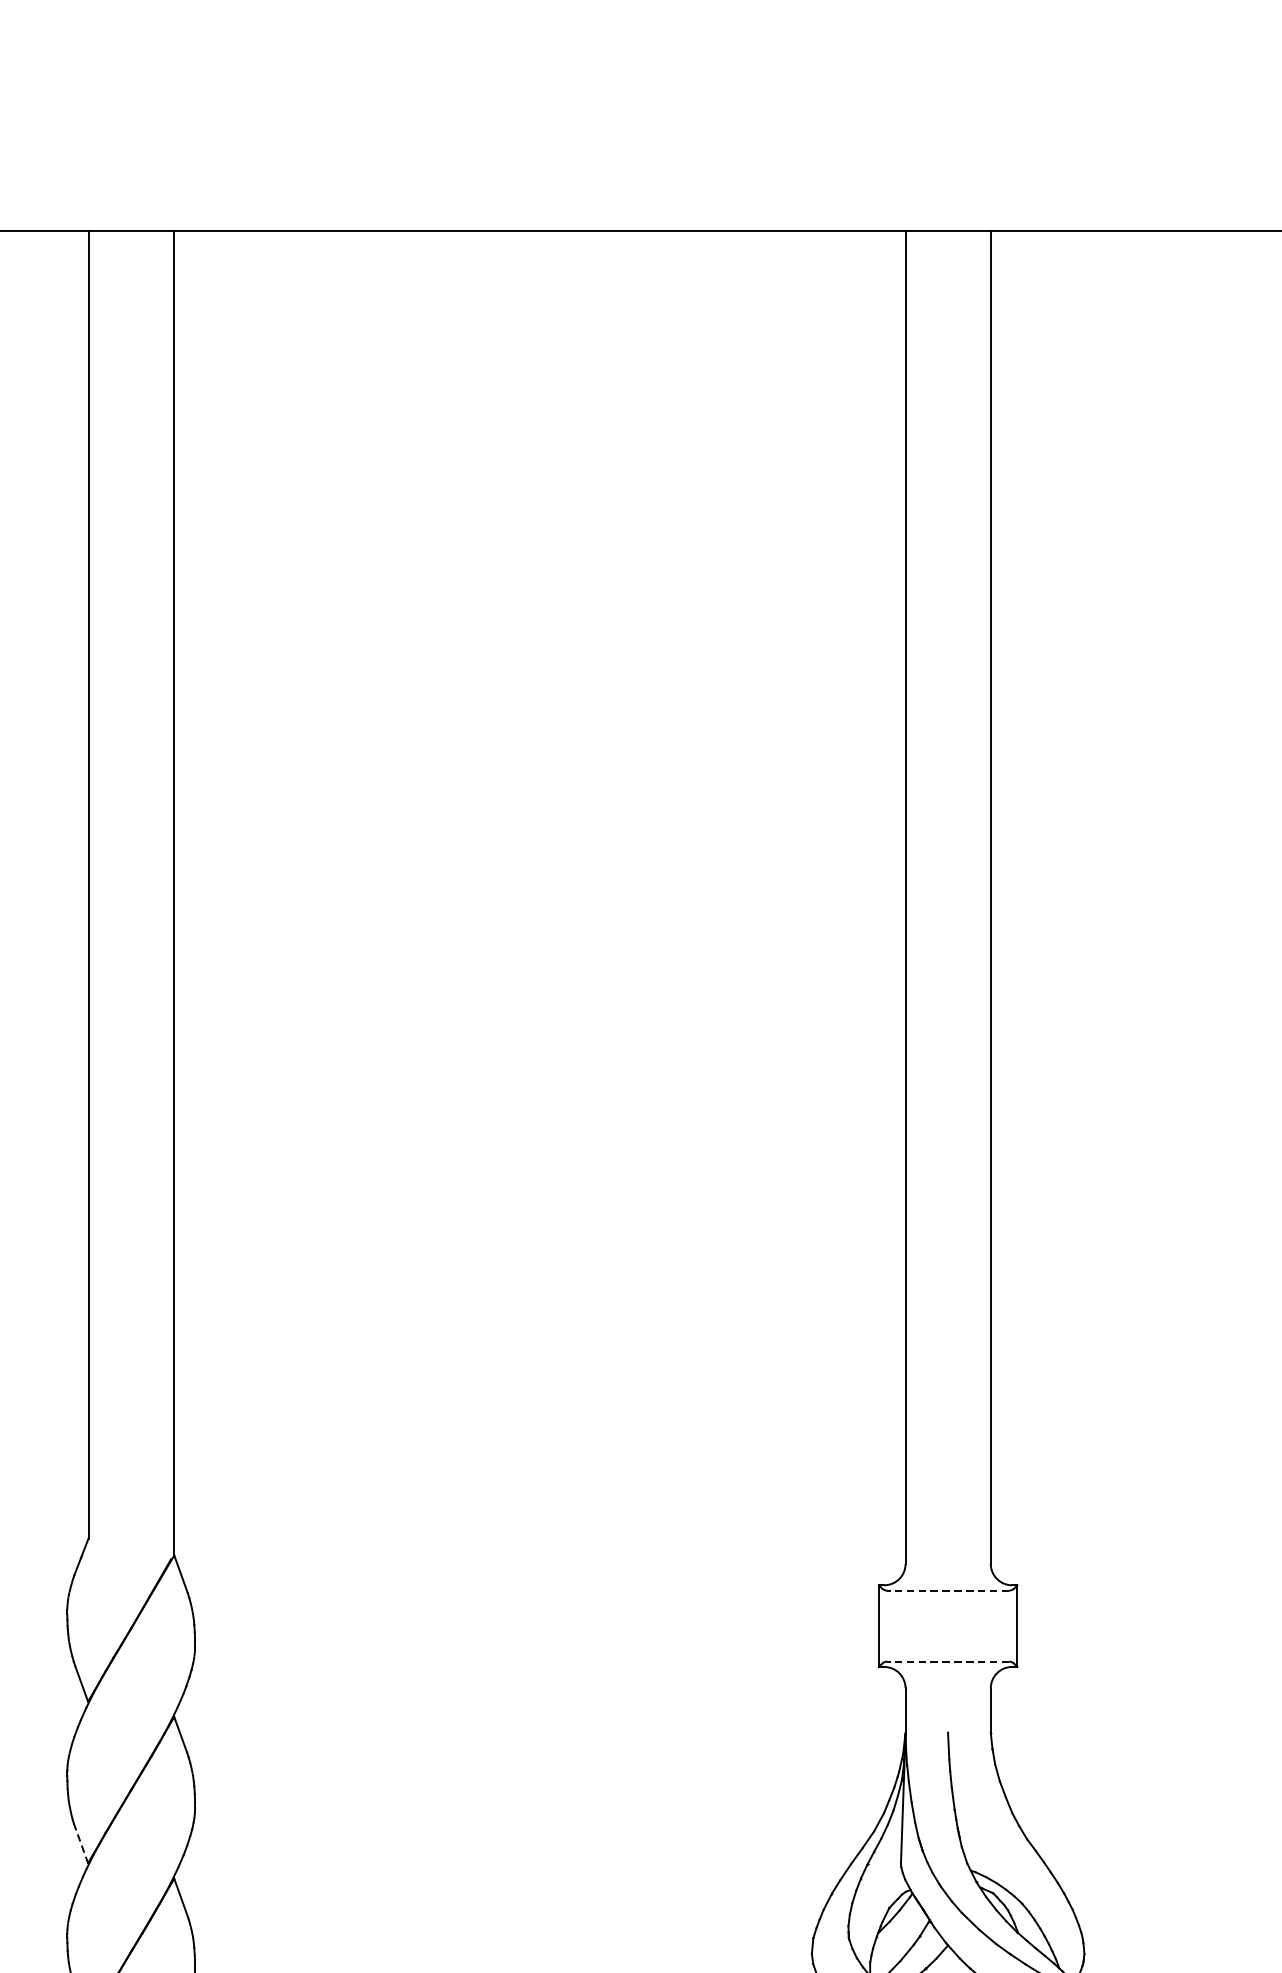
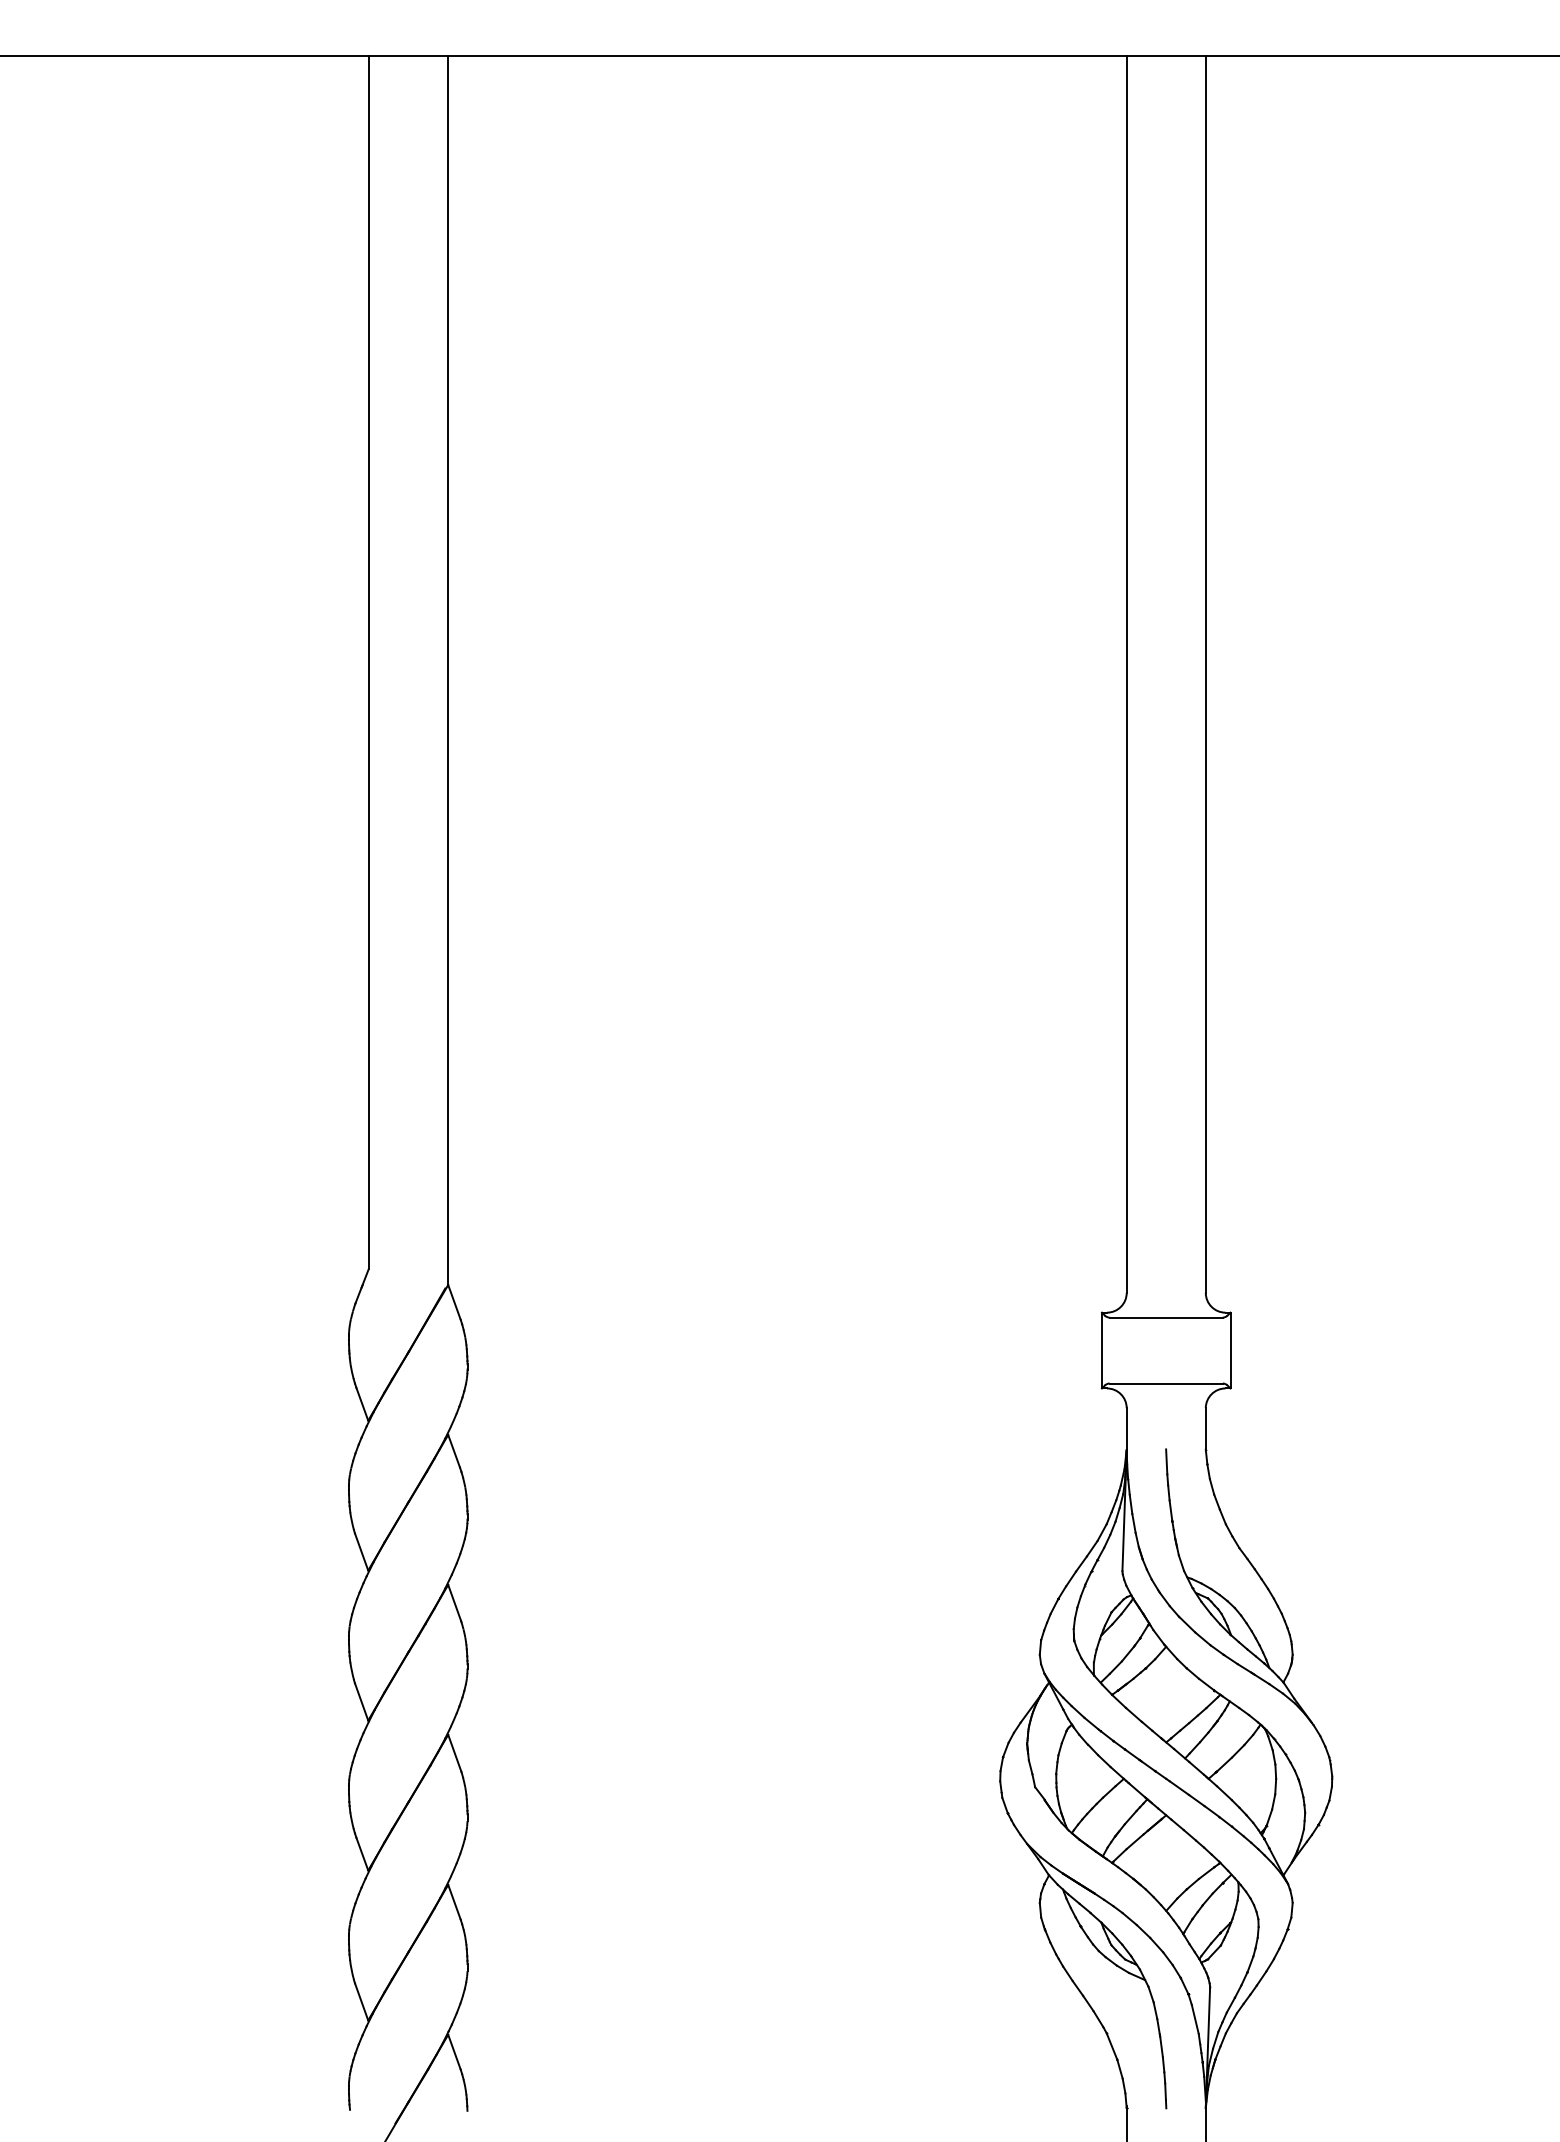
line: (948, 1590) -> (1166, 1317), dashed -> solid
line: (948, 1661) -> (1166, 1383), dashed -> solid
line: (80, 1842) -> (361, 1551), dashed -> solid

